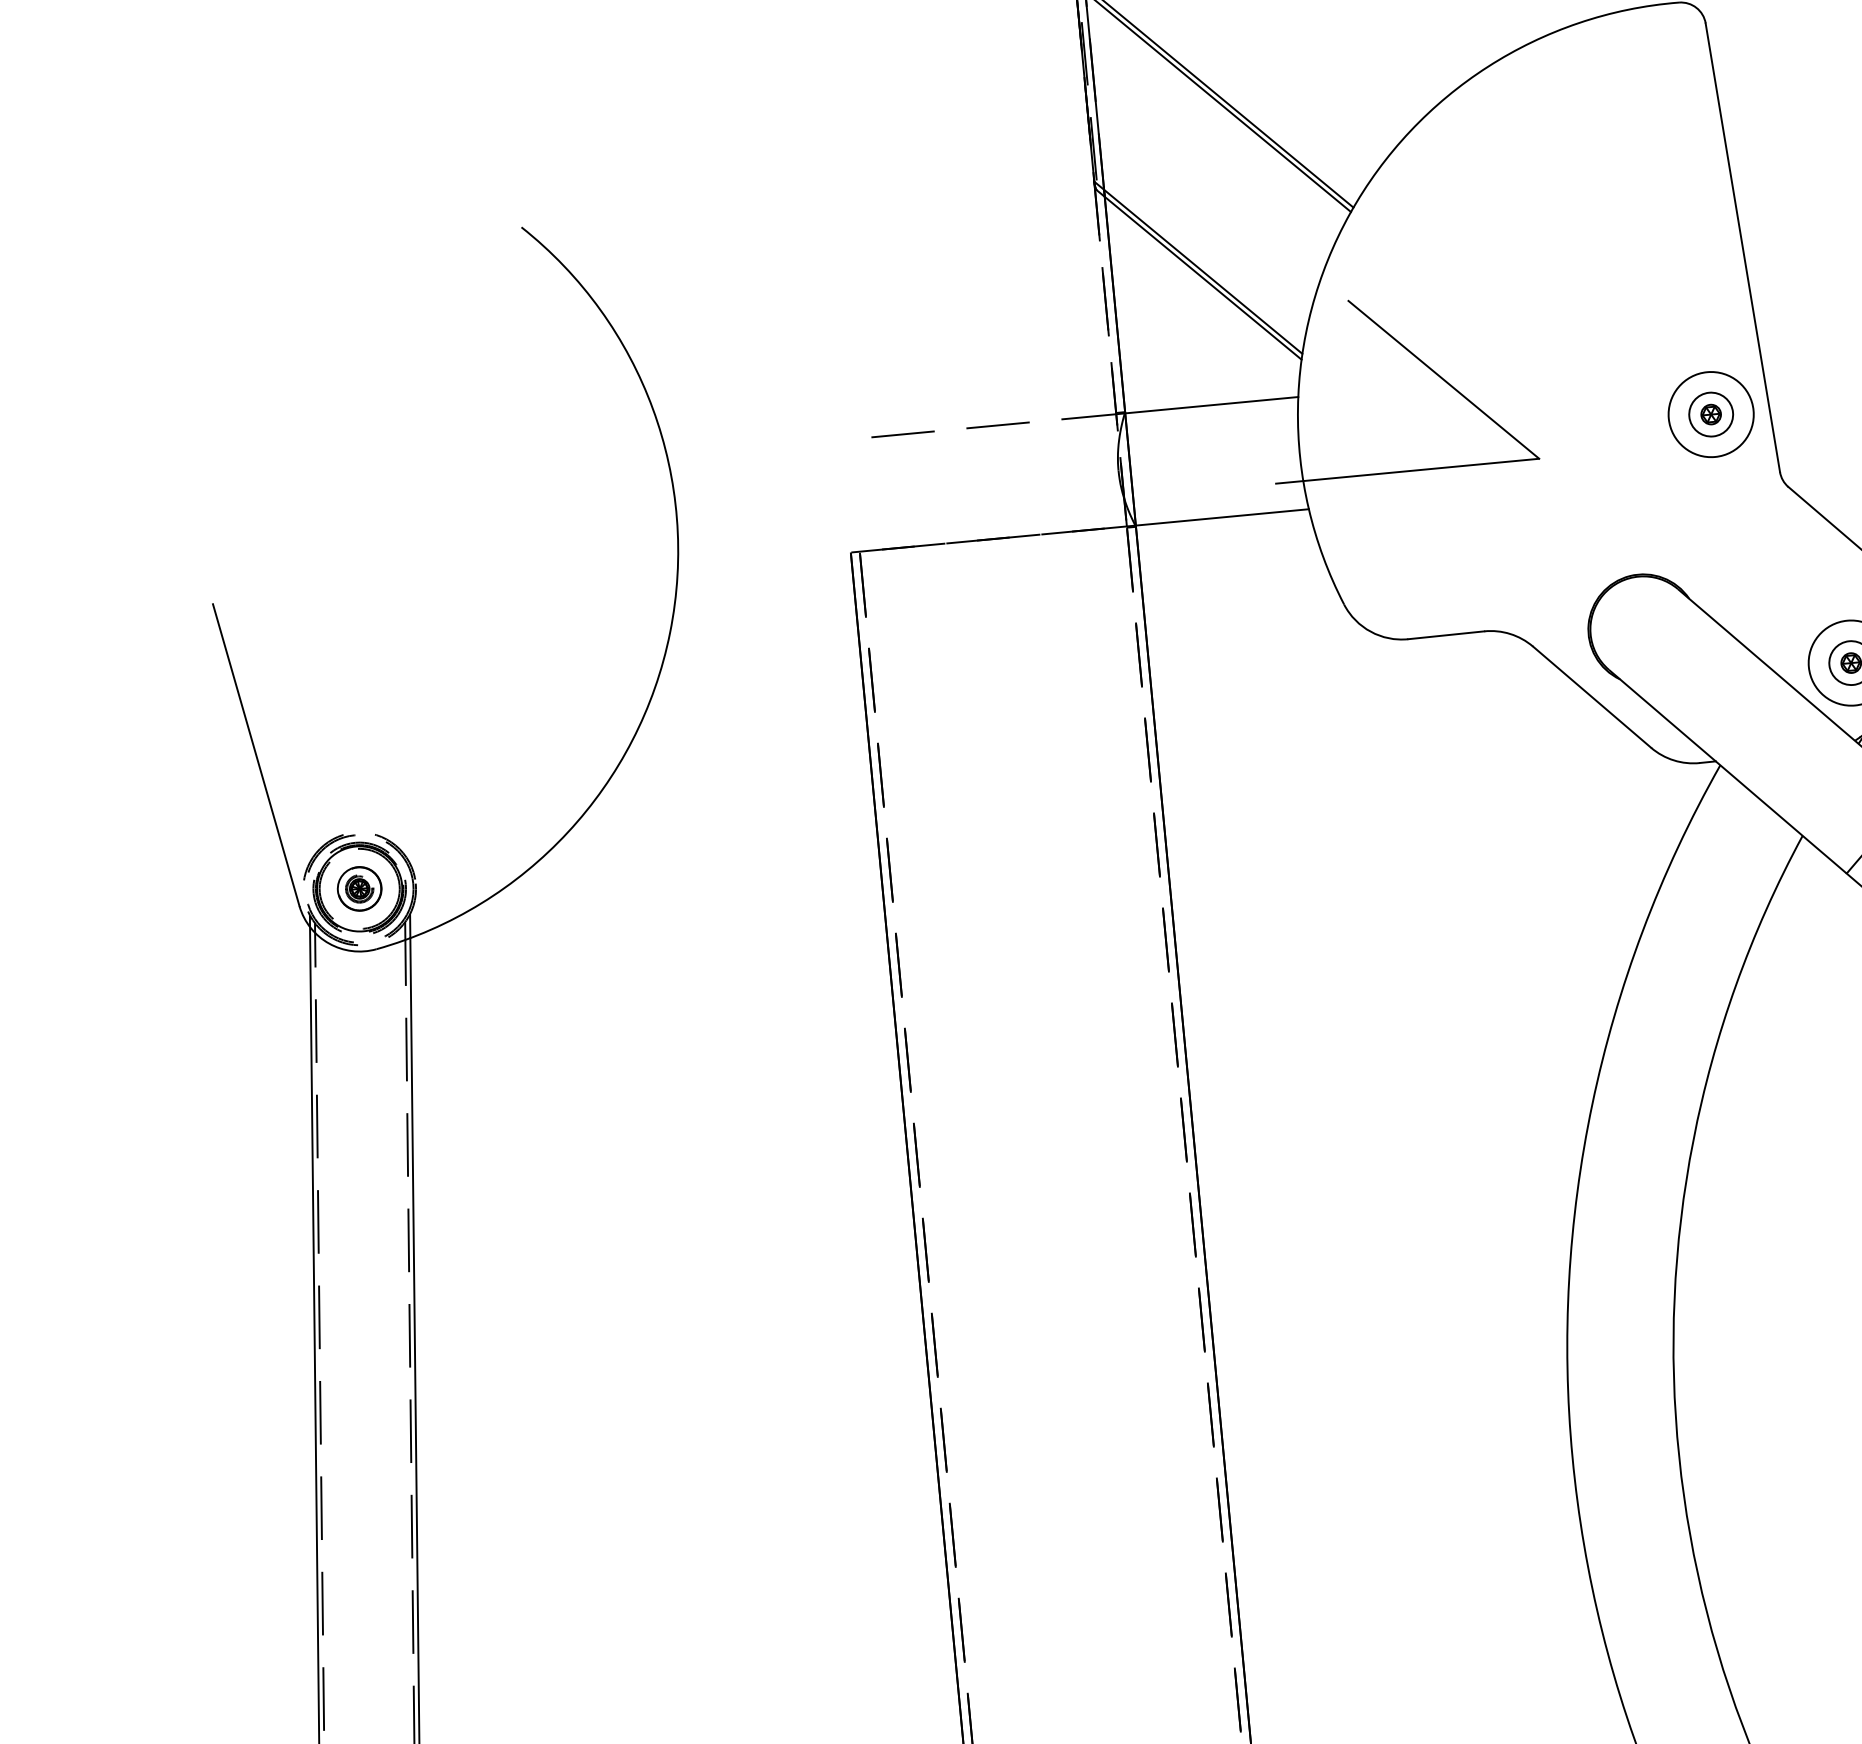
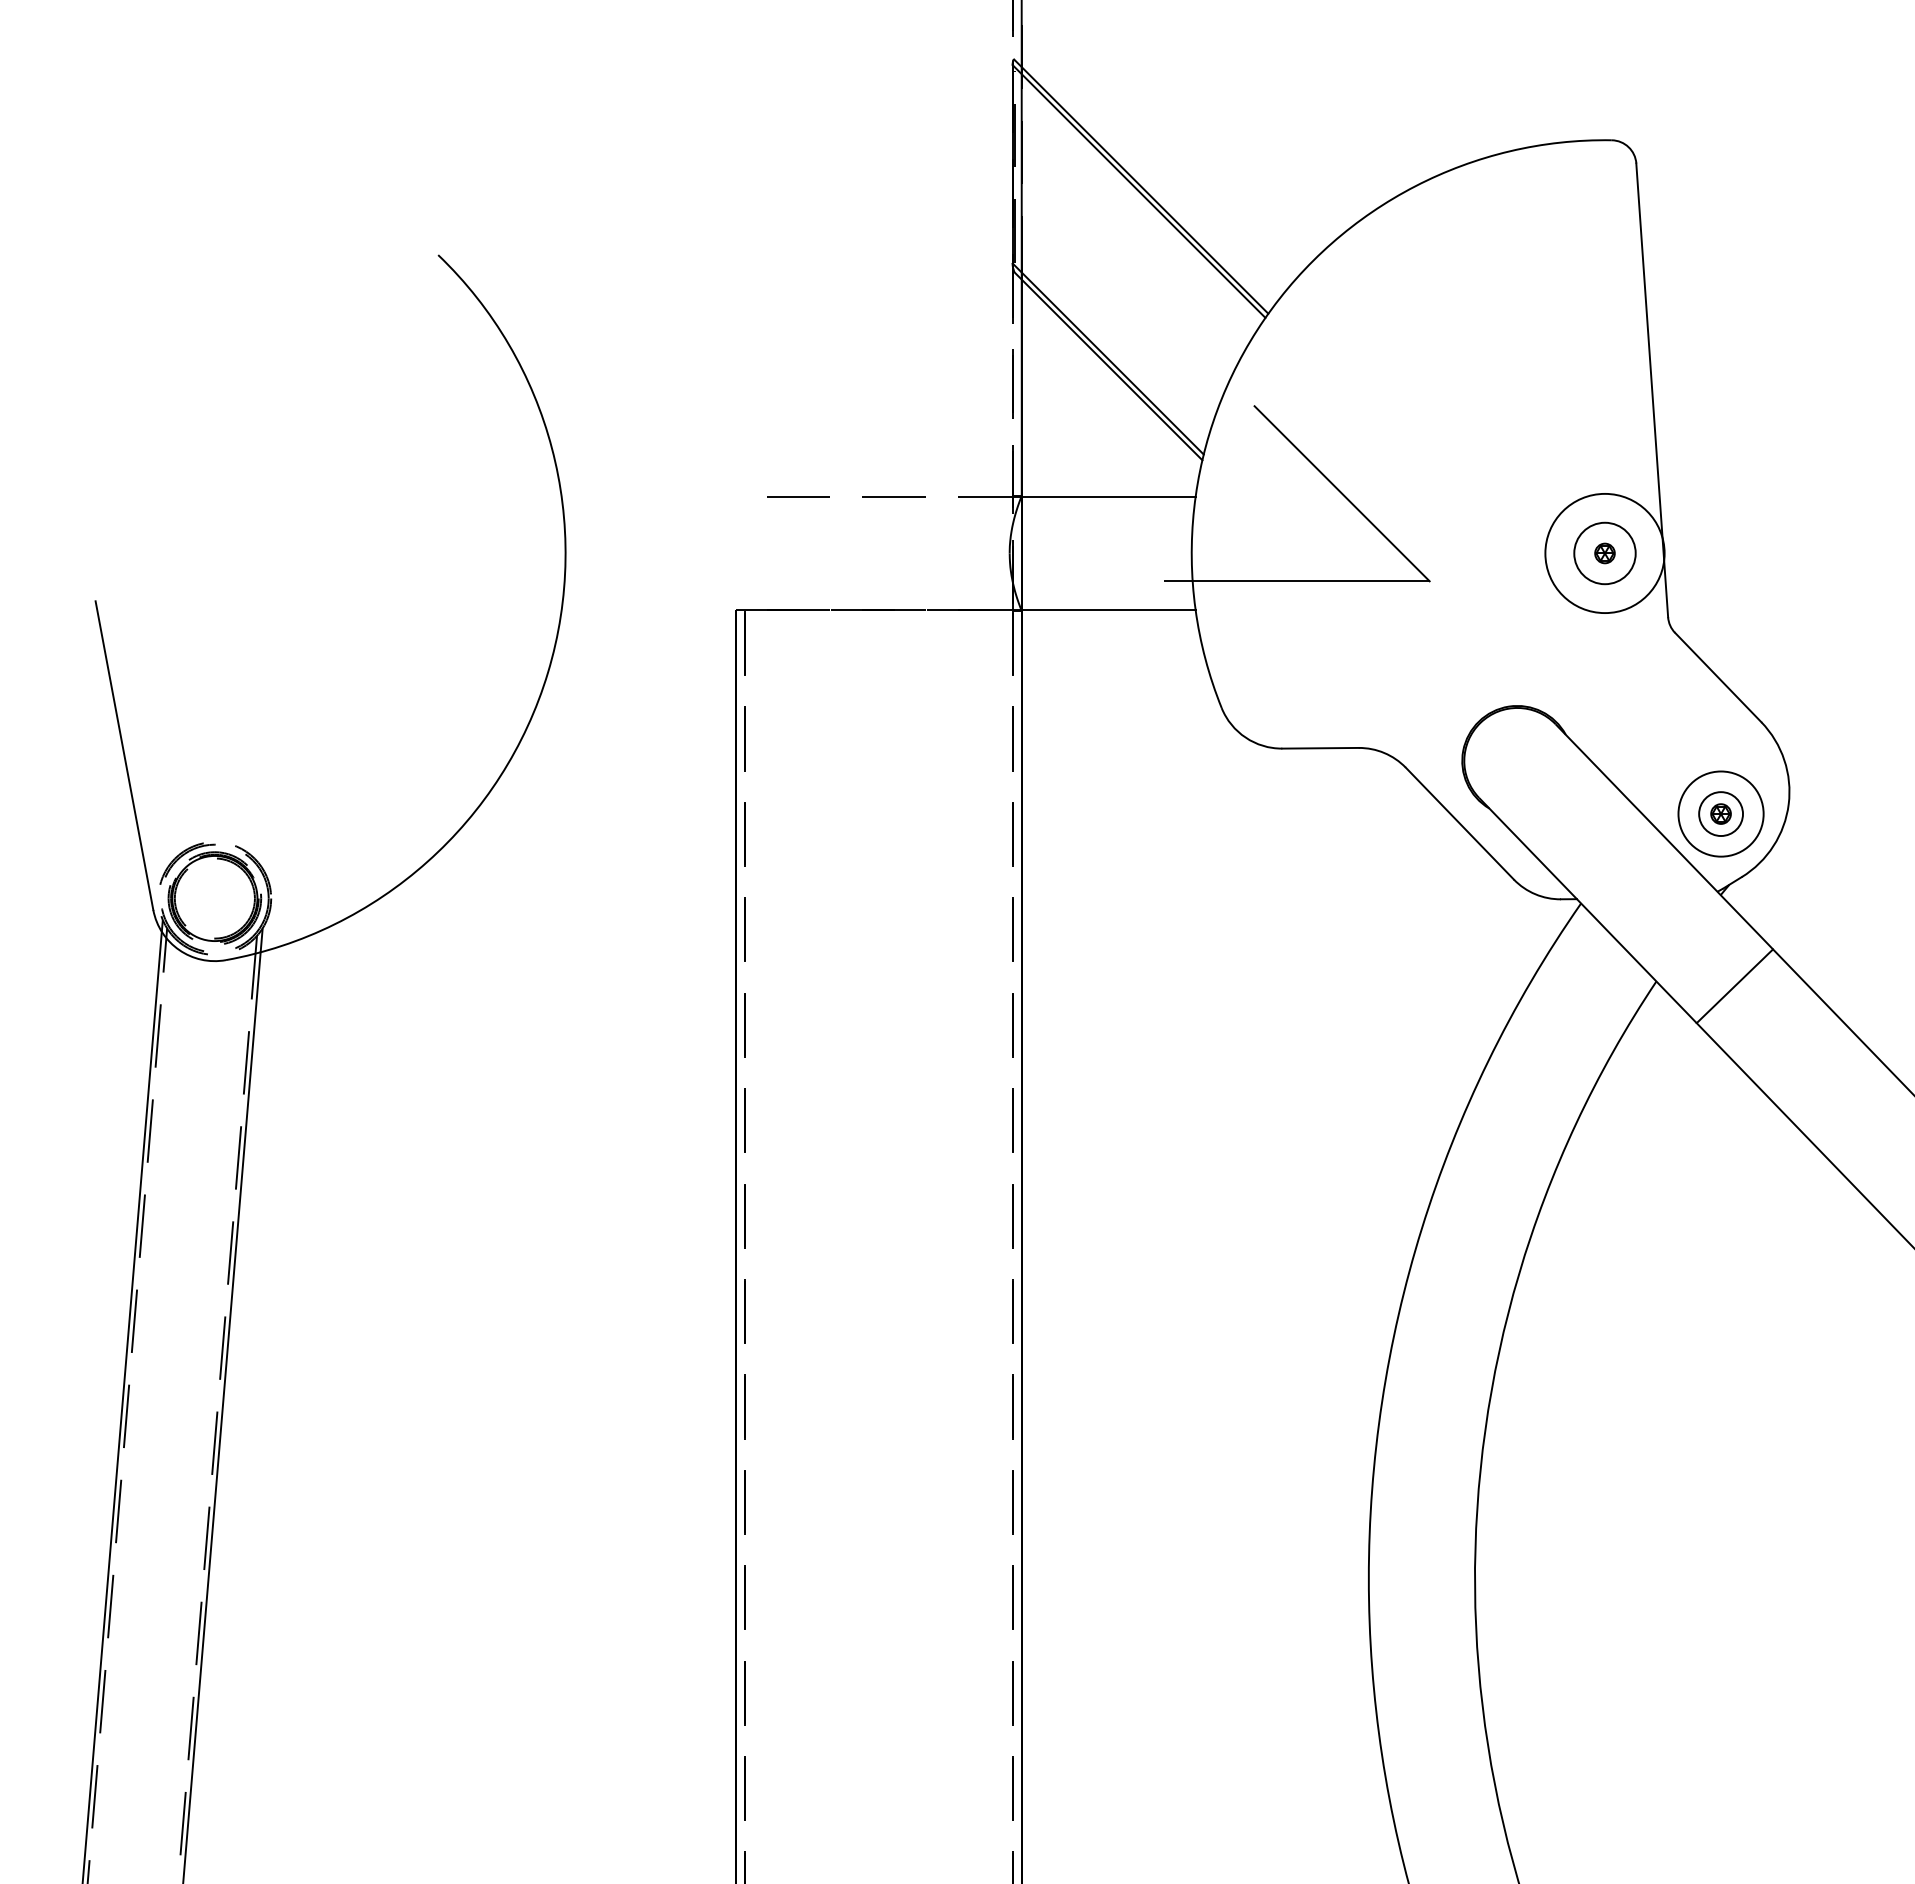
circle: (1710, 414) -> (1604, 553), size x1.4
circle: (1710, 414) -> (1604, 553), size x1.4
part: (359, 888) -> (214, 898), removed

